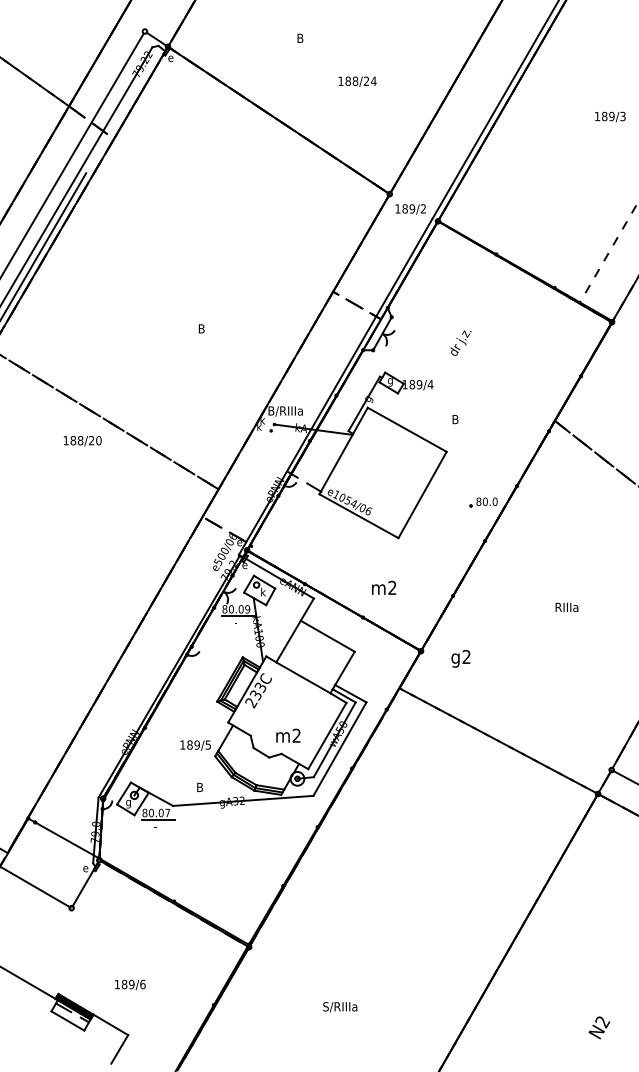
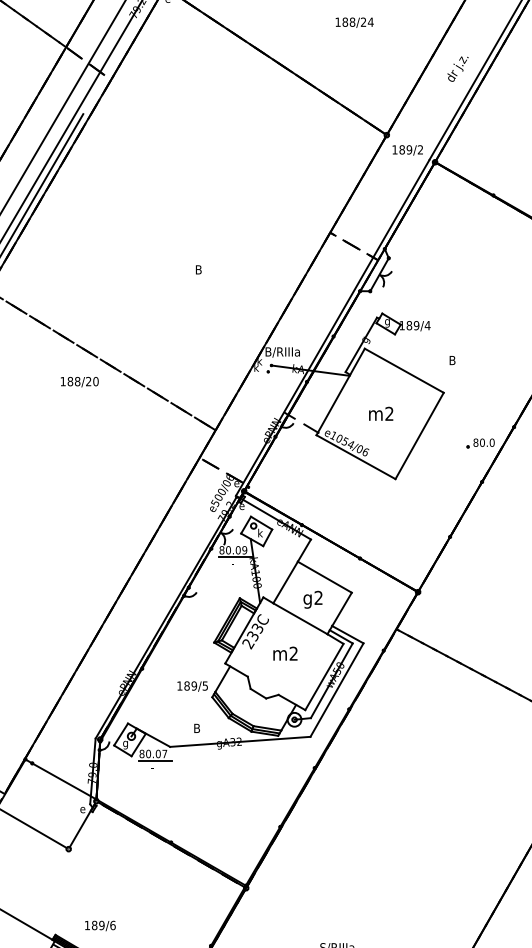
text: (460, 342) -> (457, 68), moved
text: (384, 587) -> (381, 413), moved
text: (460, 658) -> (312, 599), moved
text: (288, 735) -> (285, 653), moved
text: (130, 984) -> (100, 925), moved

